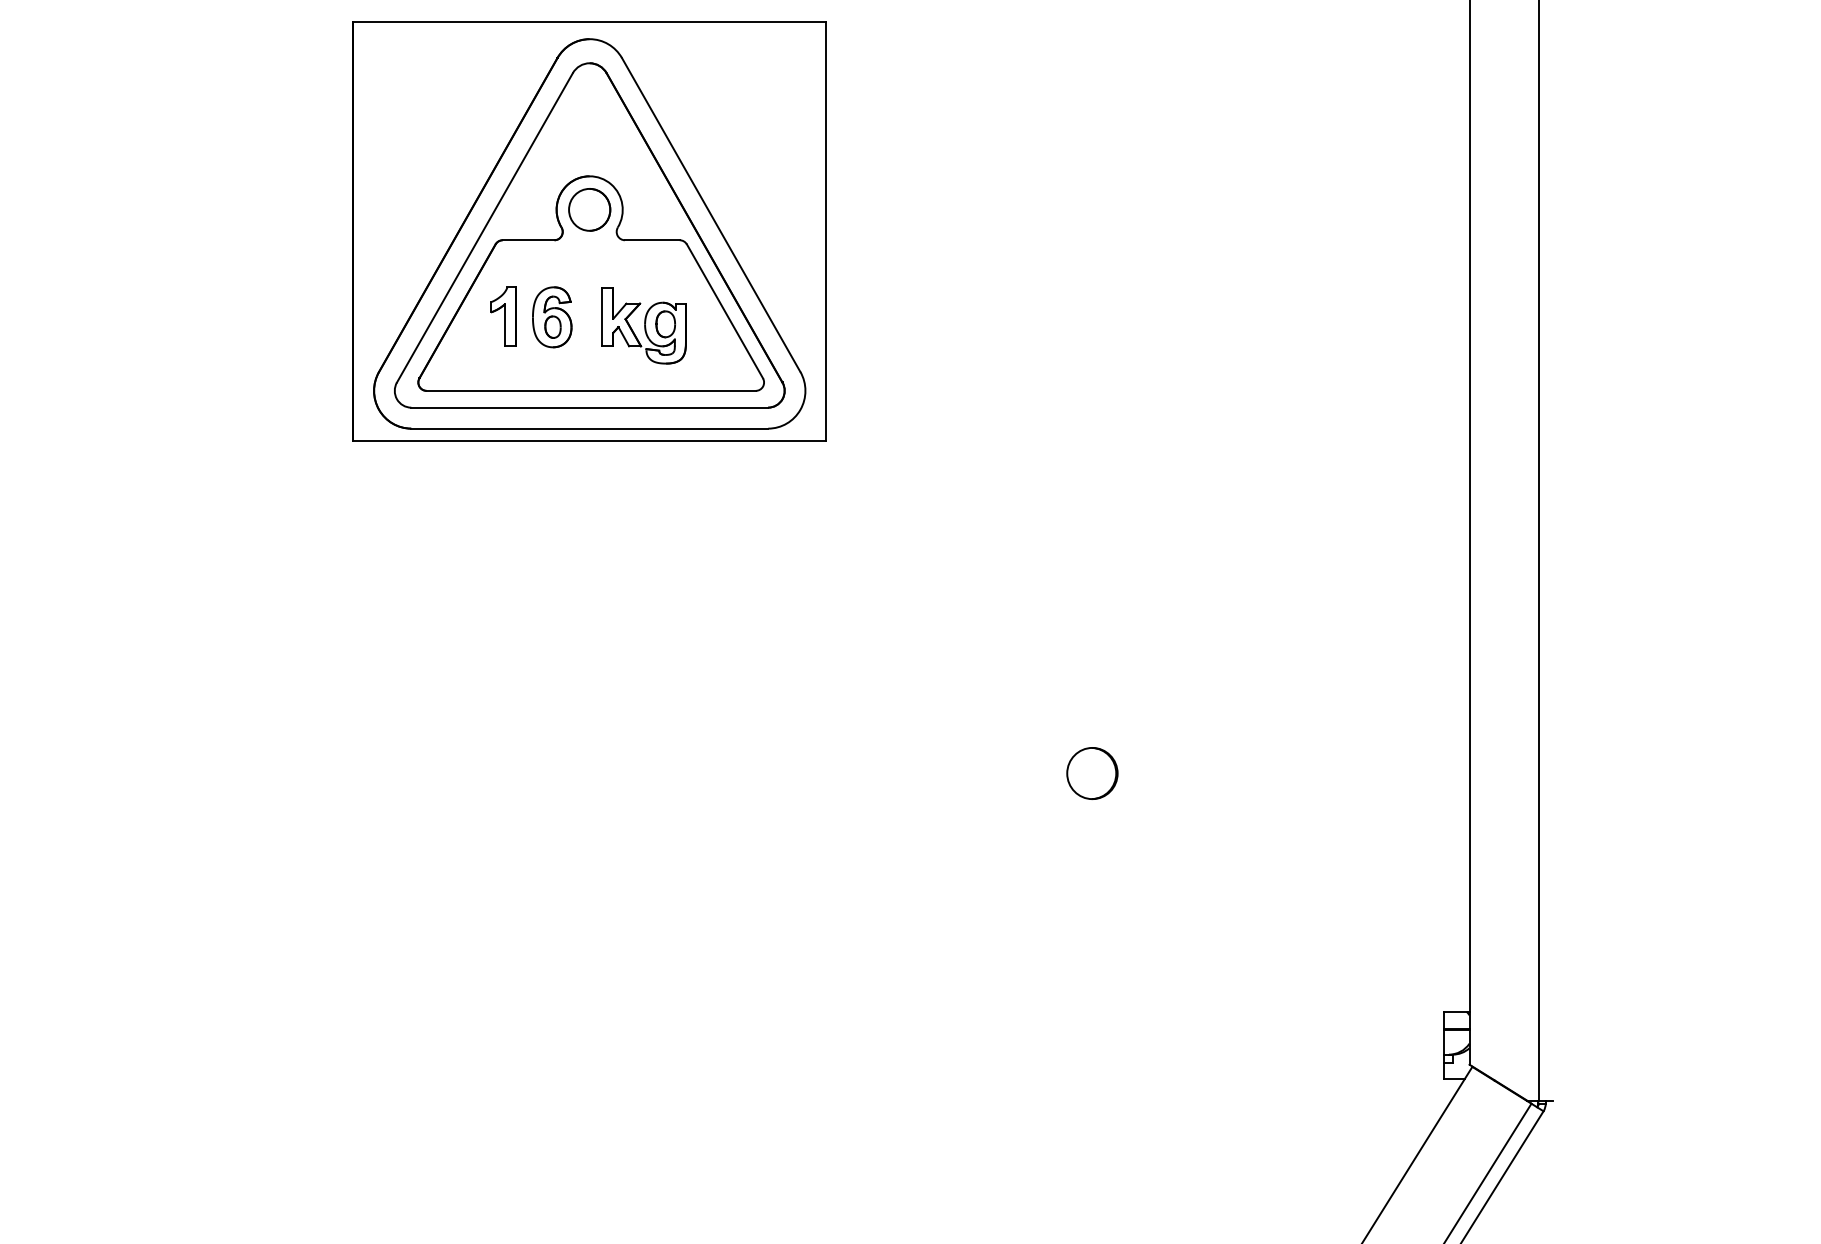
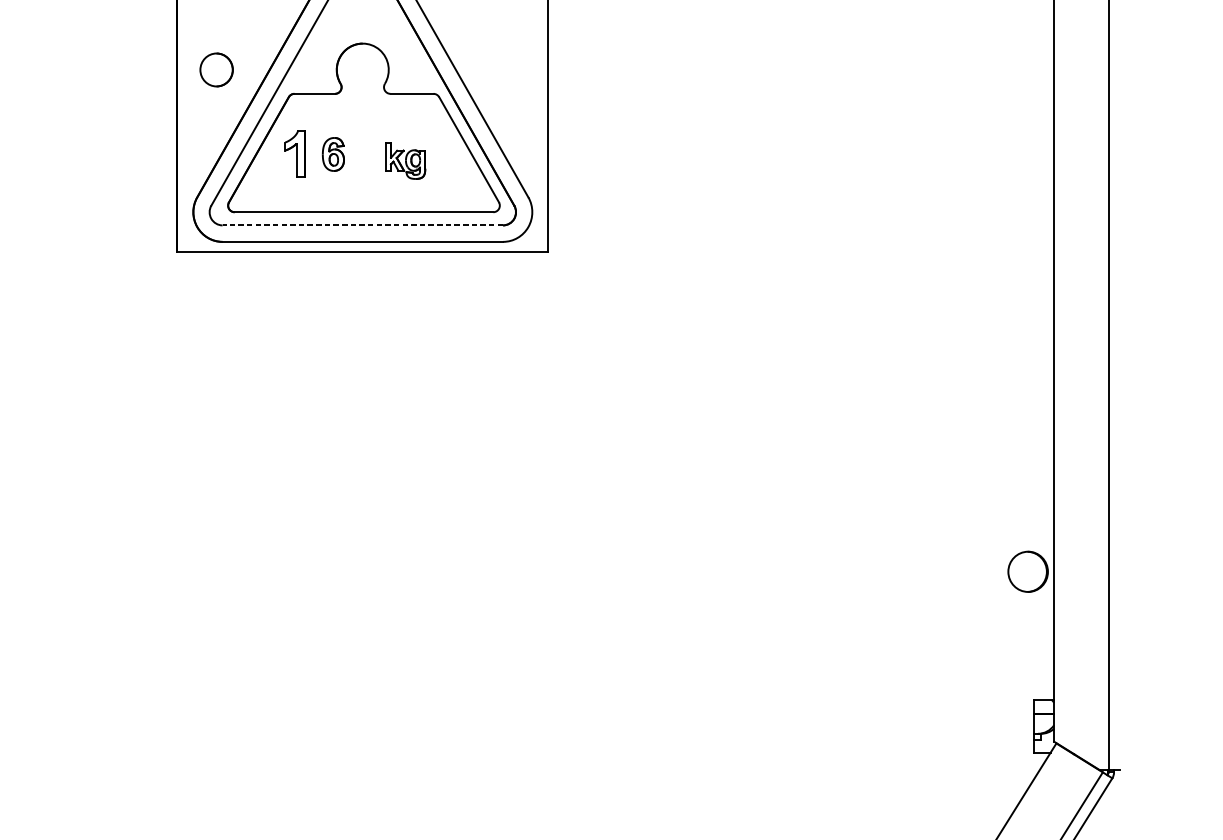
part: (589, 209) -> (216, 69), moved
part: (552, 317) -> (333, 154), size x0.7
part: (643, 325) -> (405, 160), size x0.6
line: (589, 407) -> (362, 225), solid -> dashed
part: (1092, 773) -> (1028, 571), moved

